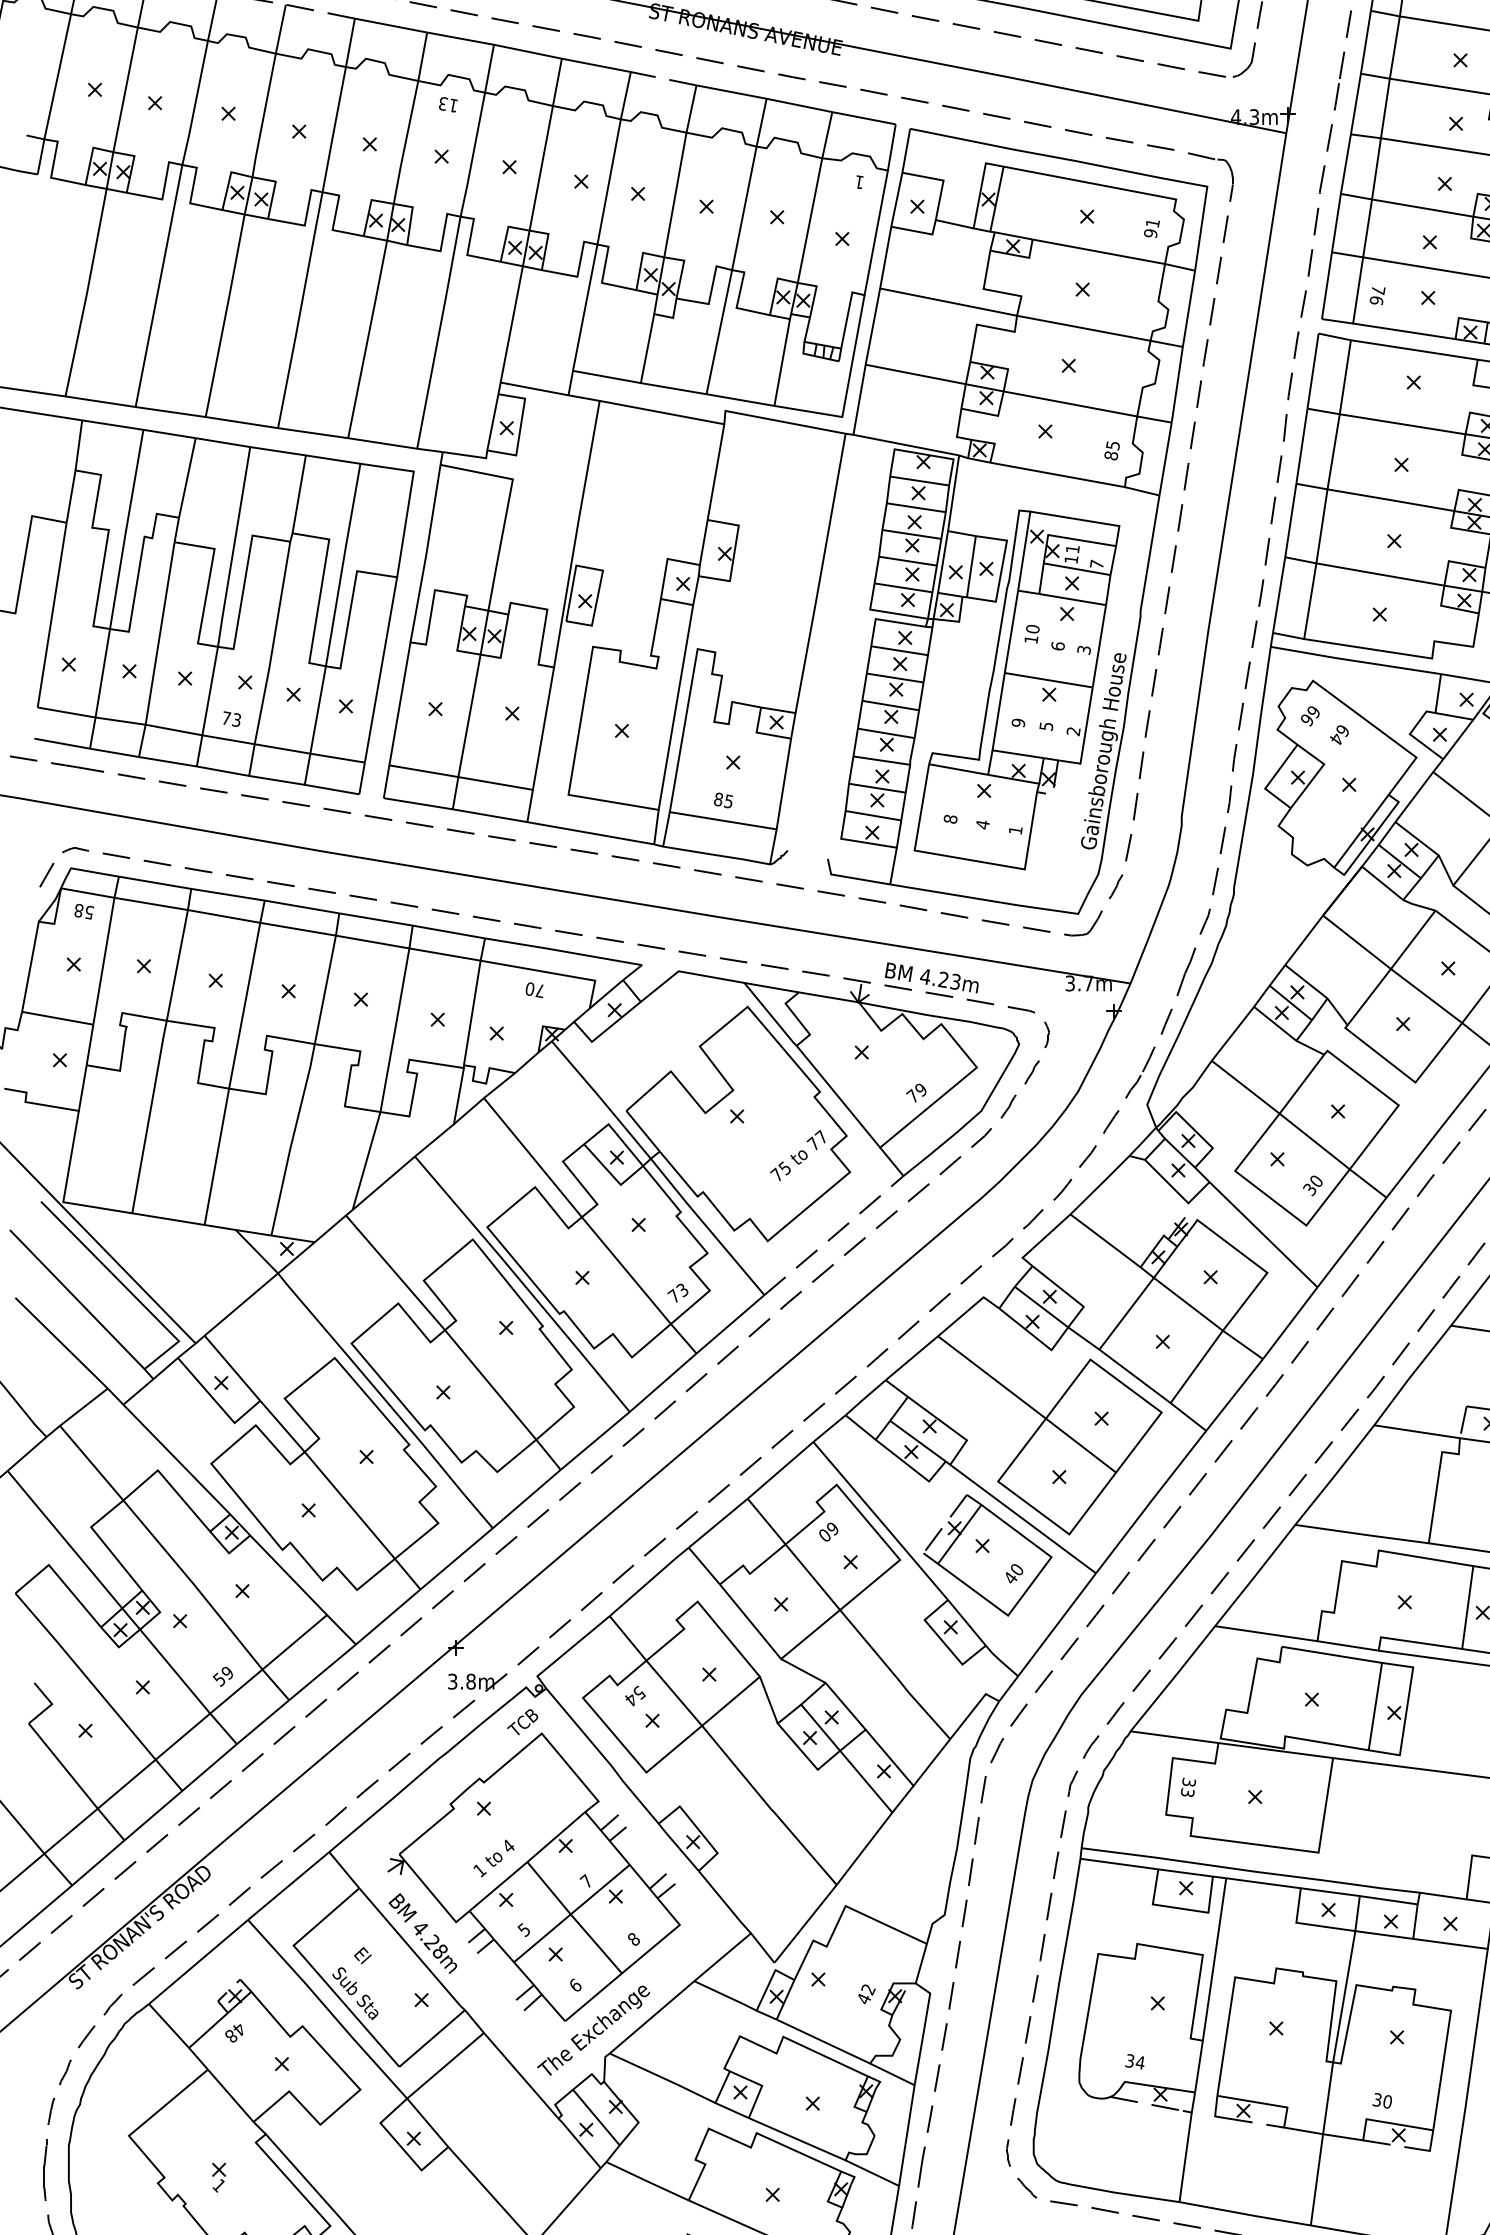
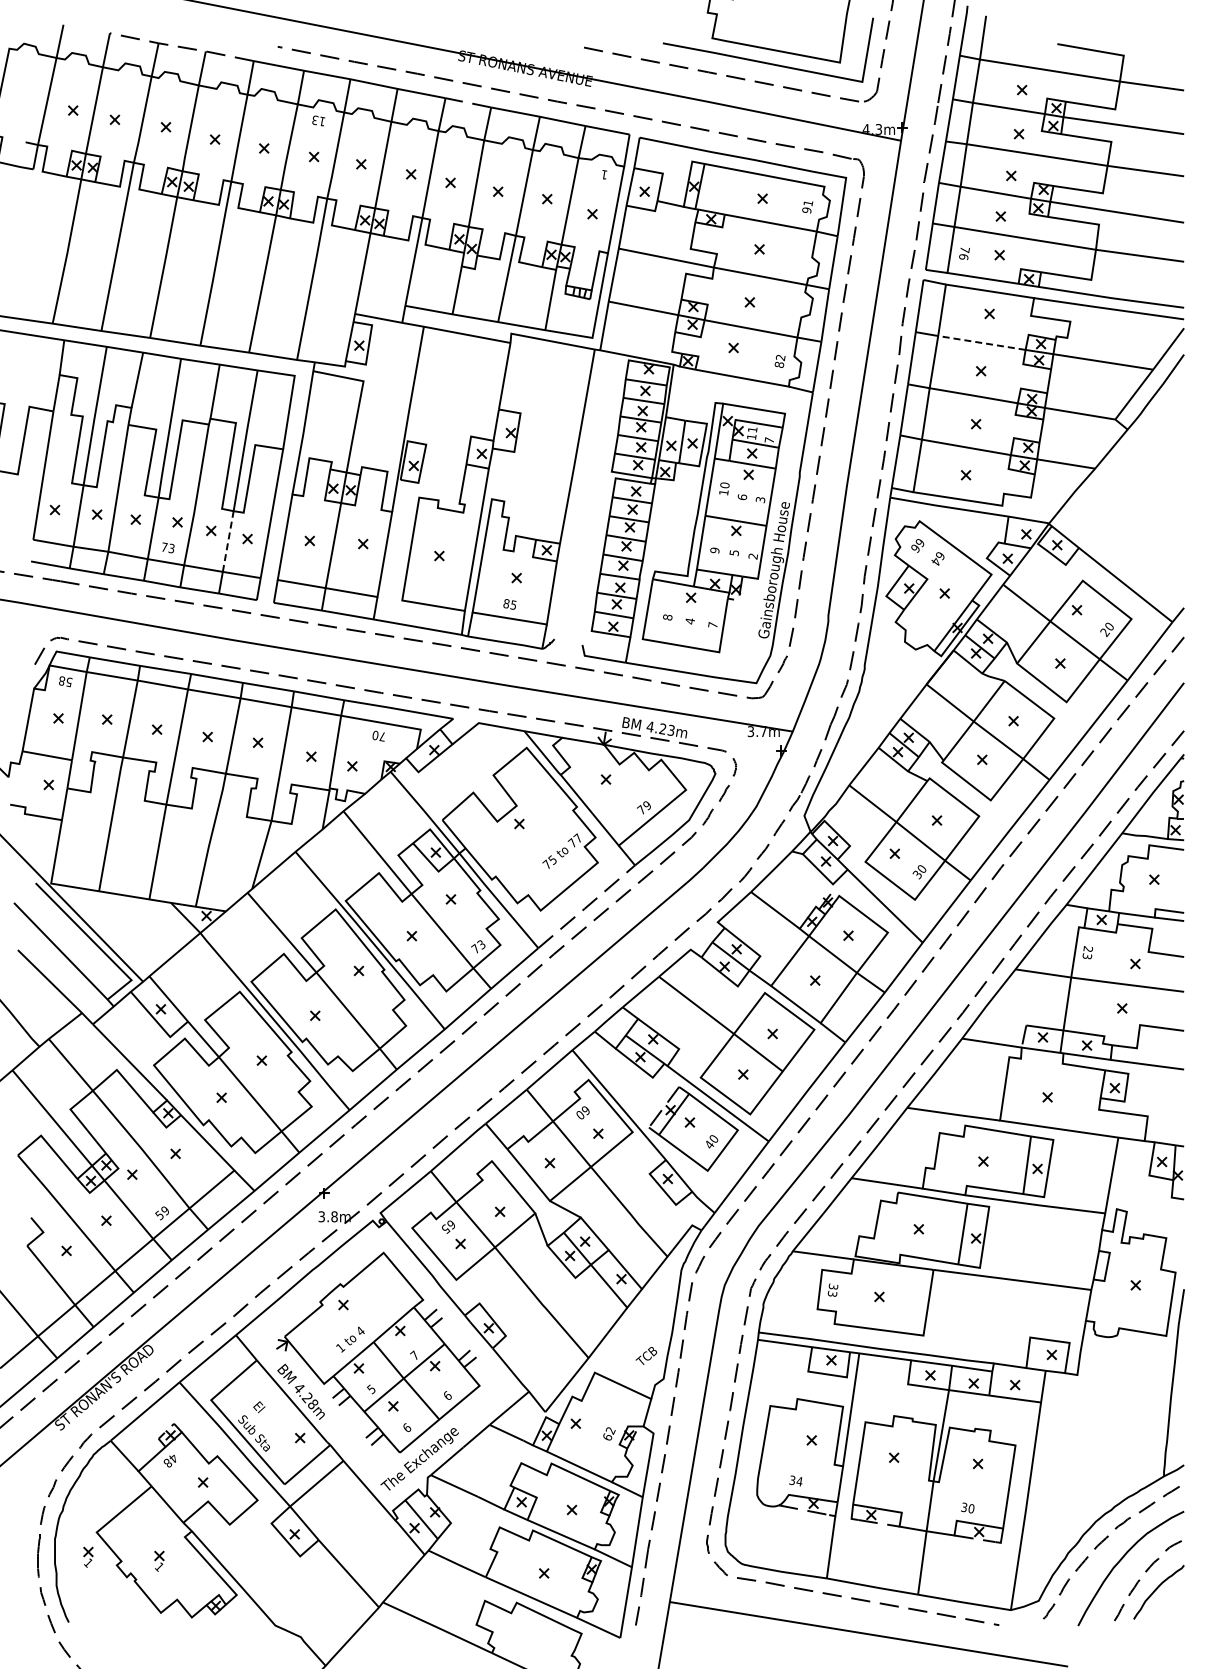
line: (1402, 423) -> (981, 342), solid -> dashed
text: (1112, 445) -> (780, 357), 85 -> 82
line: (318, 709) -> (228, 541), solid -> dashed
text: (1014, 829) -> (712, 624), 1 -> 7
text: (635, 1695) -> (448, 1226), 54 -> 65
text: (522, 1721) -> (646, 1355), moved
text: (632, 1938) -> (446, 1395), 8 -> 6
text: (863, 1997) -> (607, 1436), 42 -> 62
part: (117, 2170) -> (88, 1556), added

